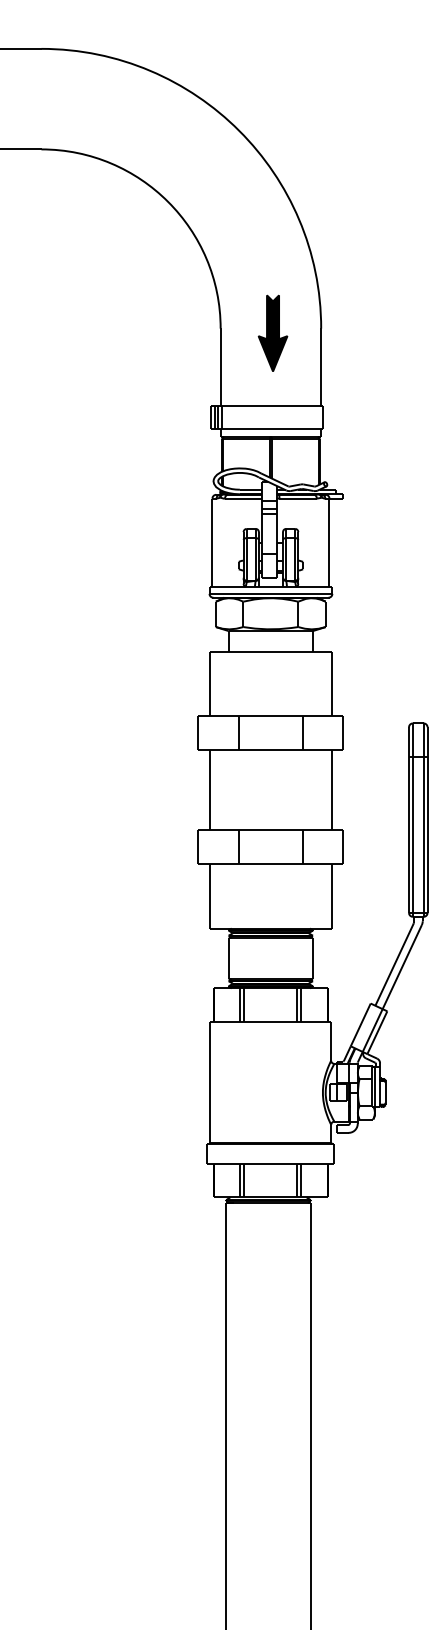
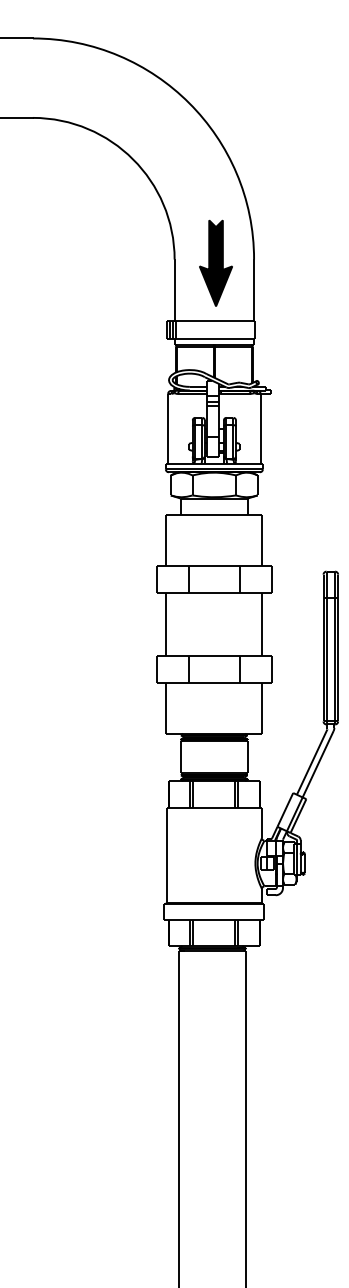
part: (272, 333) -> (215, 263), size x1.43

